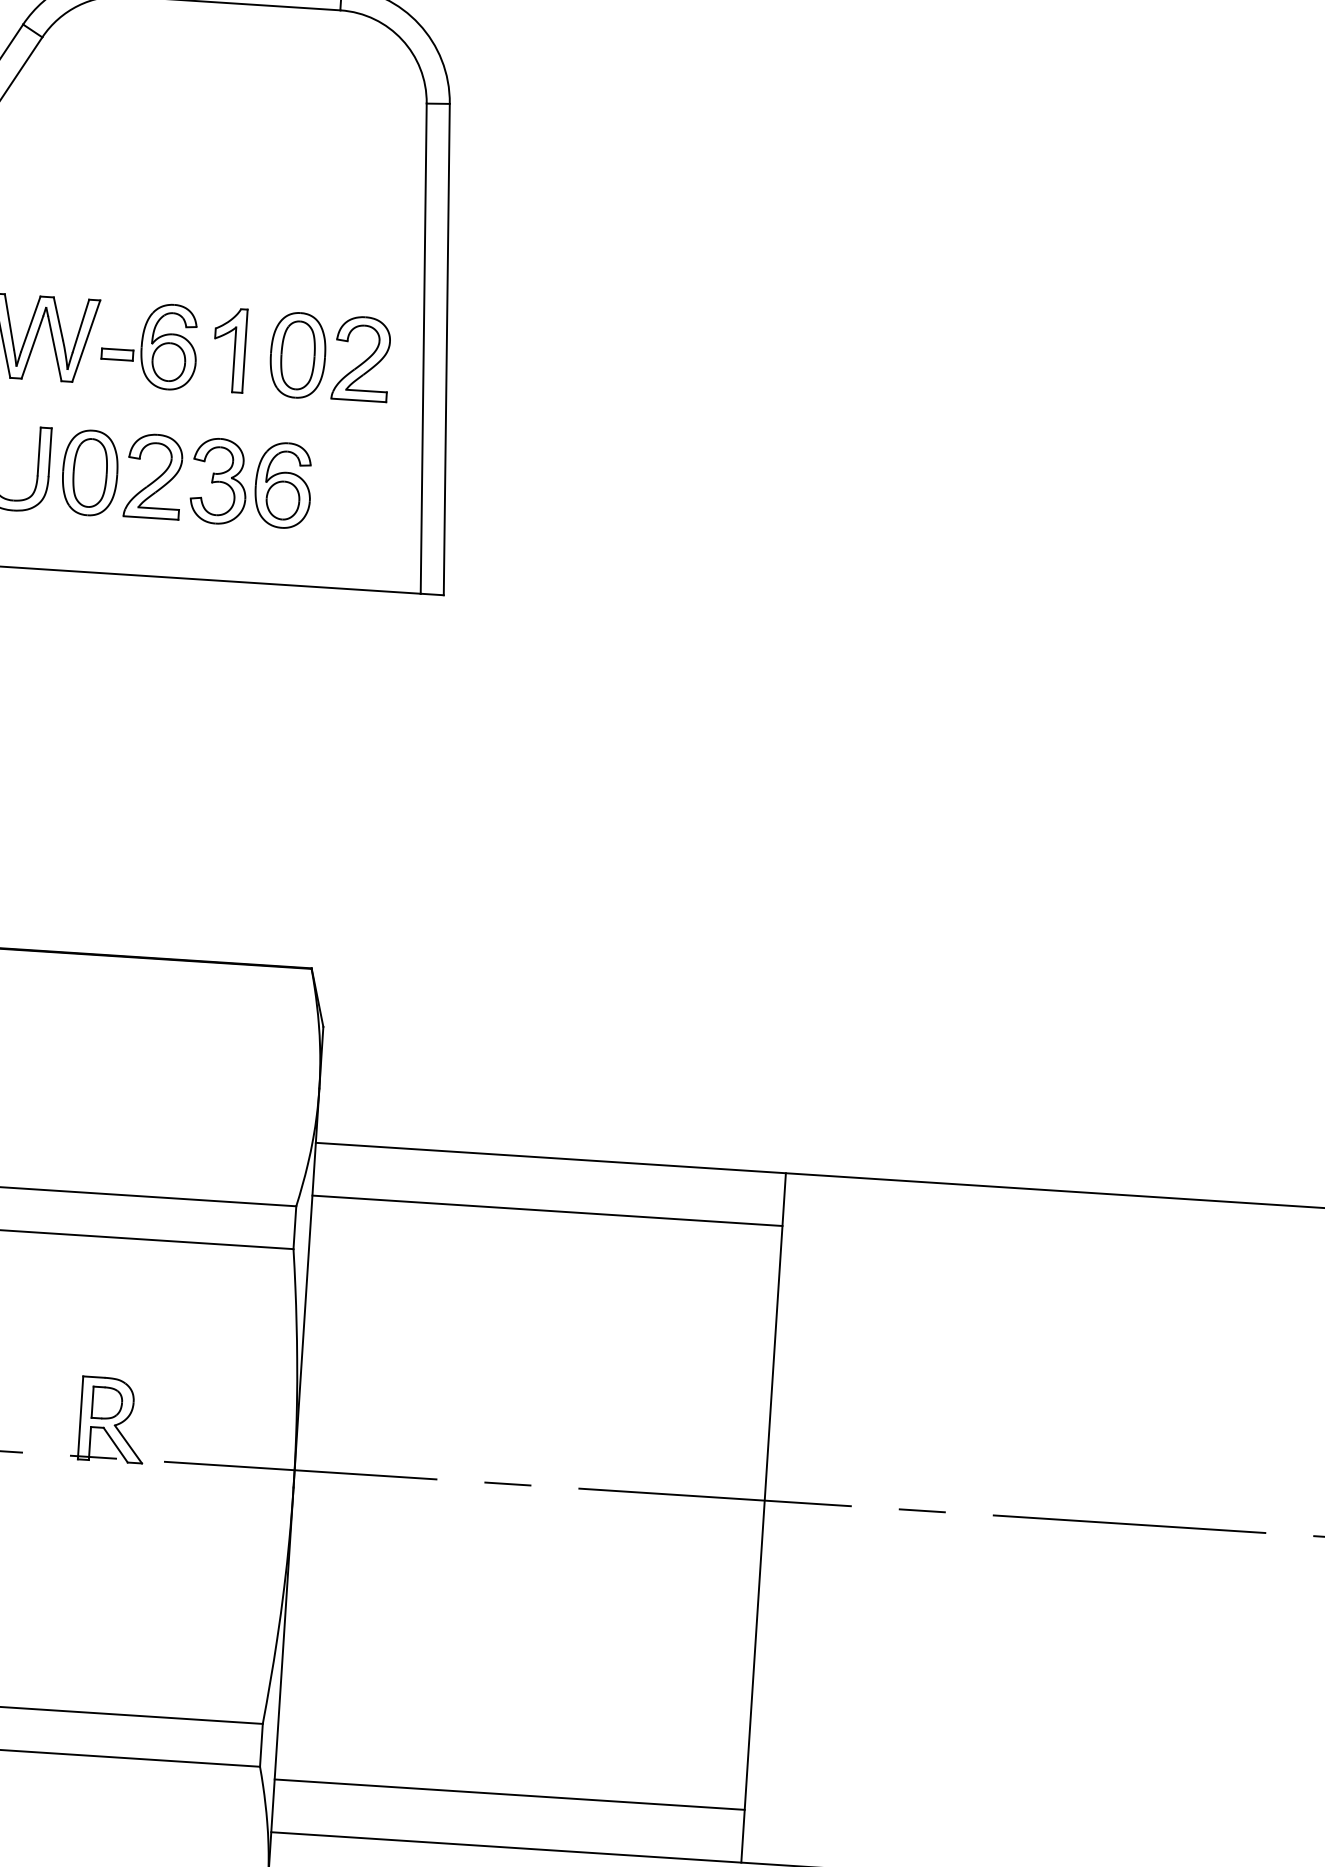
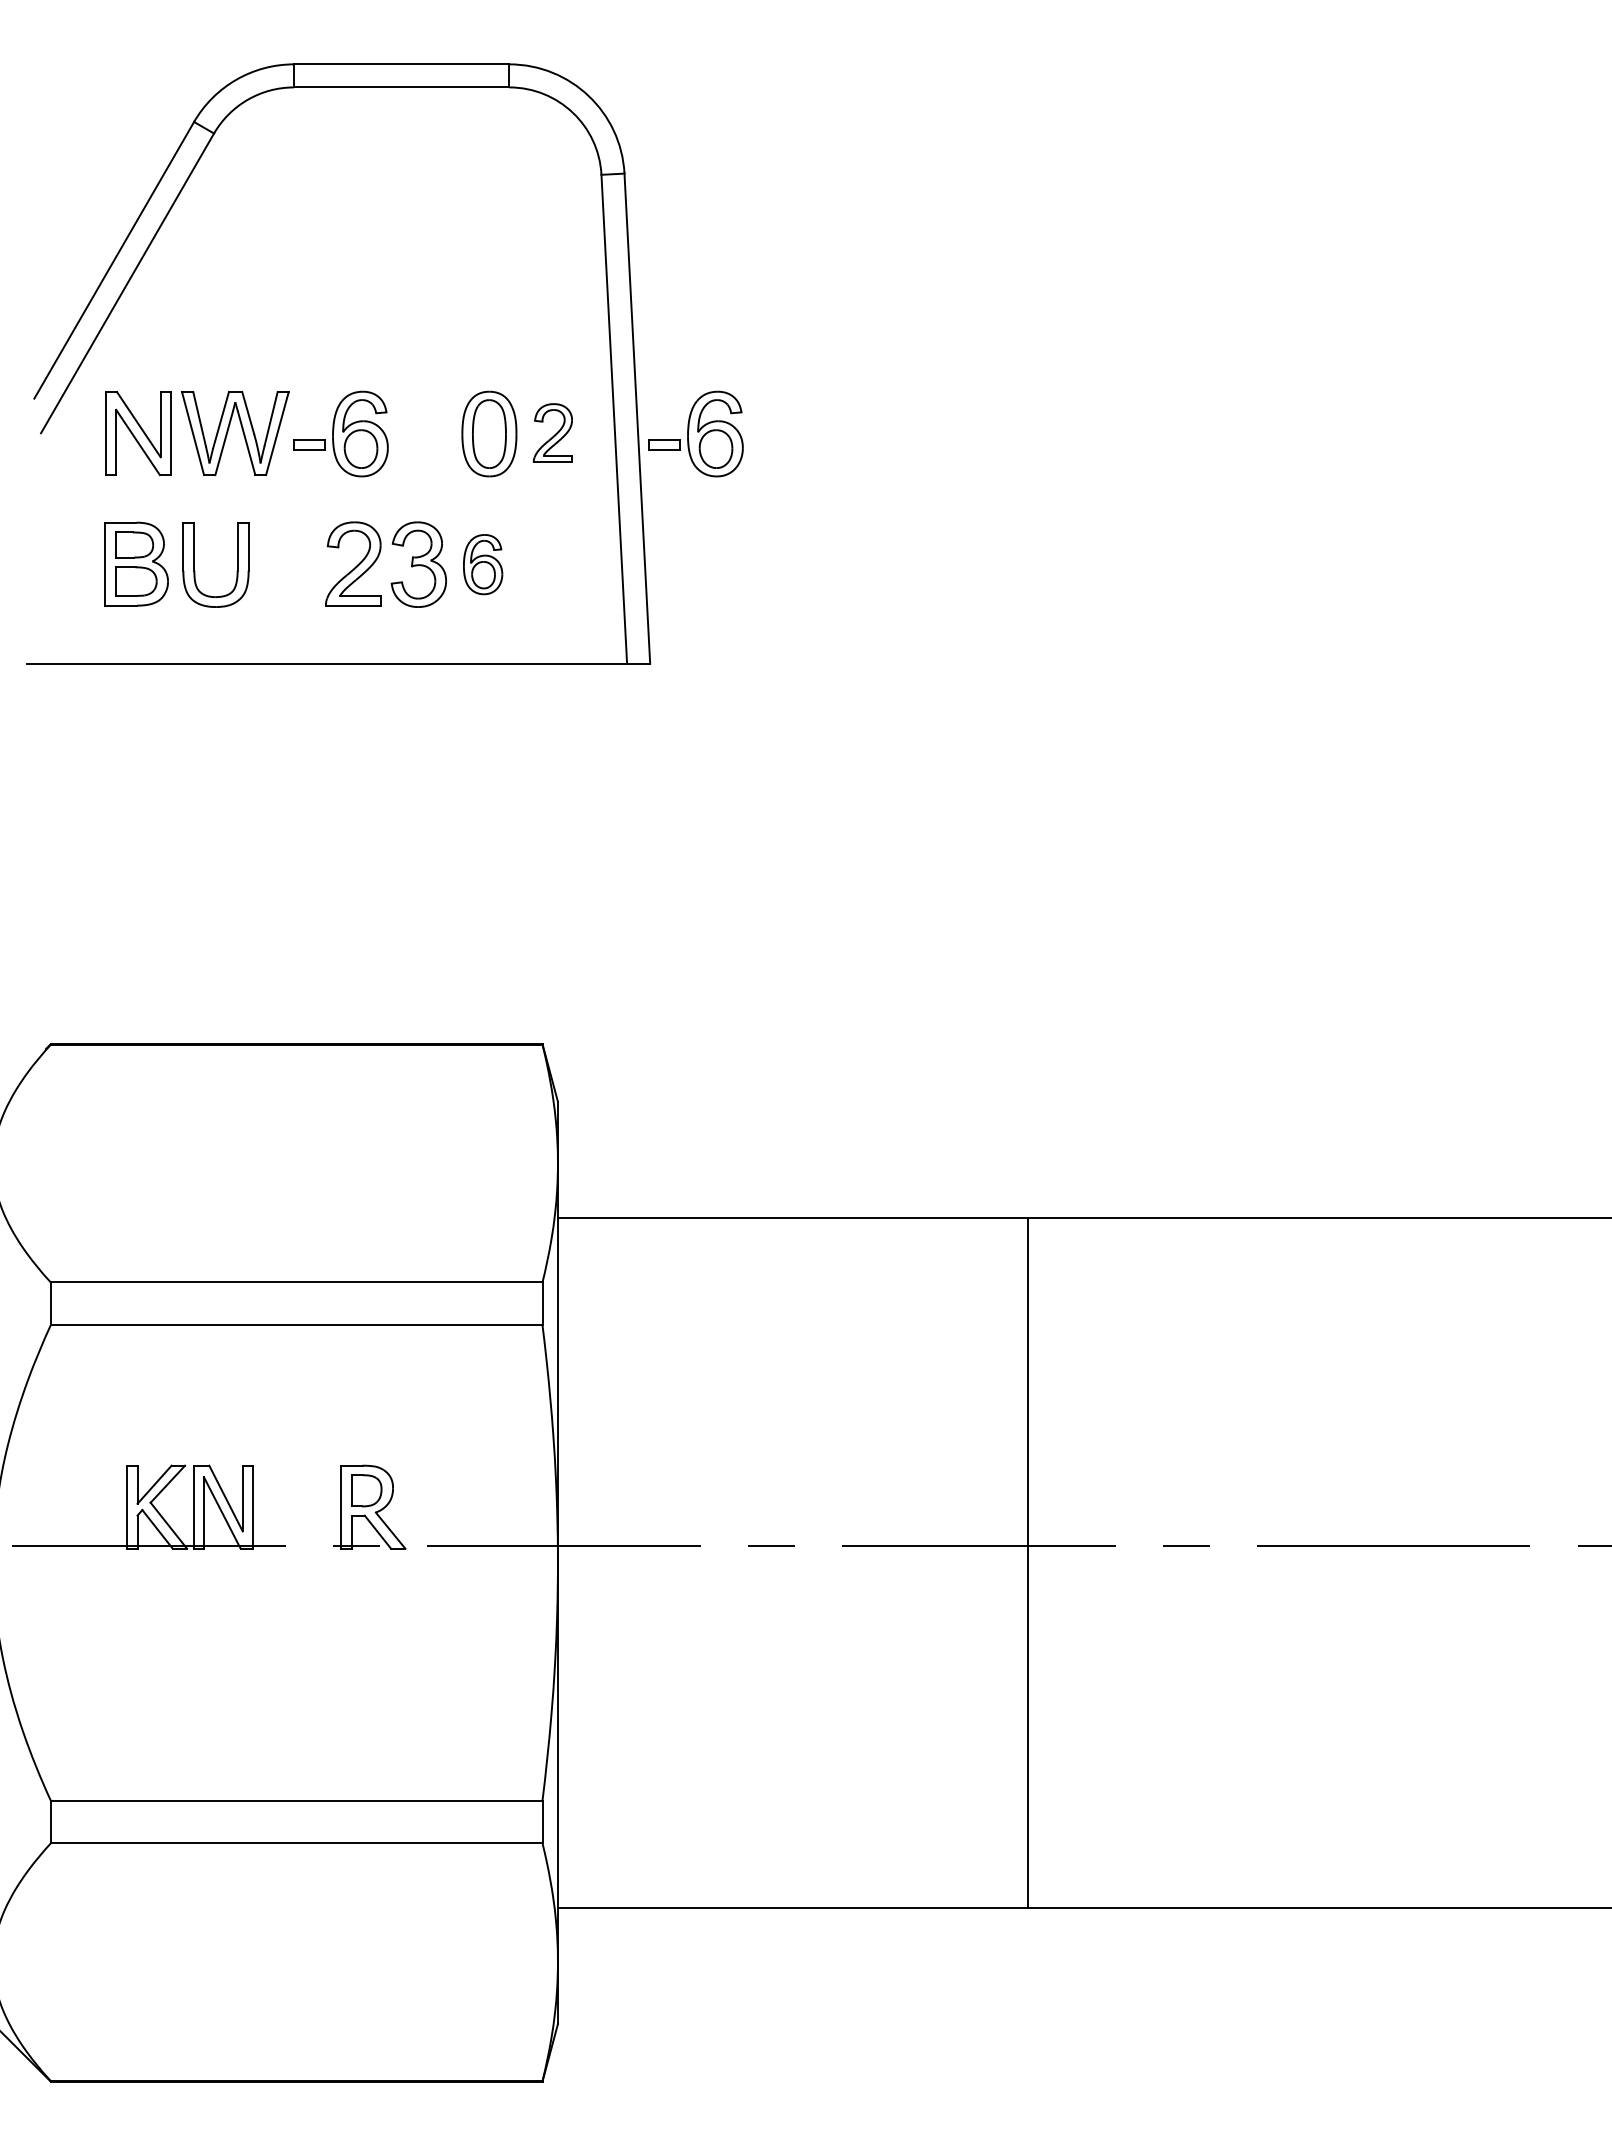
part: (229, 350) -> (420, 433), removed
part: (361, 357) -> (552, 432), size x0.7
part: (503, 368) -> (695, 433), added
part: (89, 472) -> (289, 564), removed
part: (282, 485) -> (482, 564), size x0.7
line: (546, 1210) -> (792, 1270), removed
line: (508, 1794) -> (792, 1855), removed

